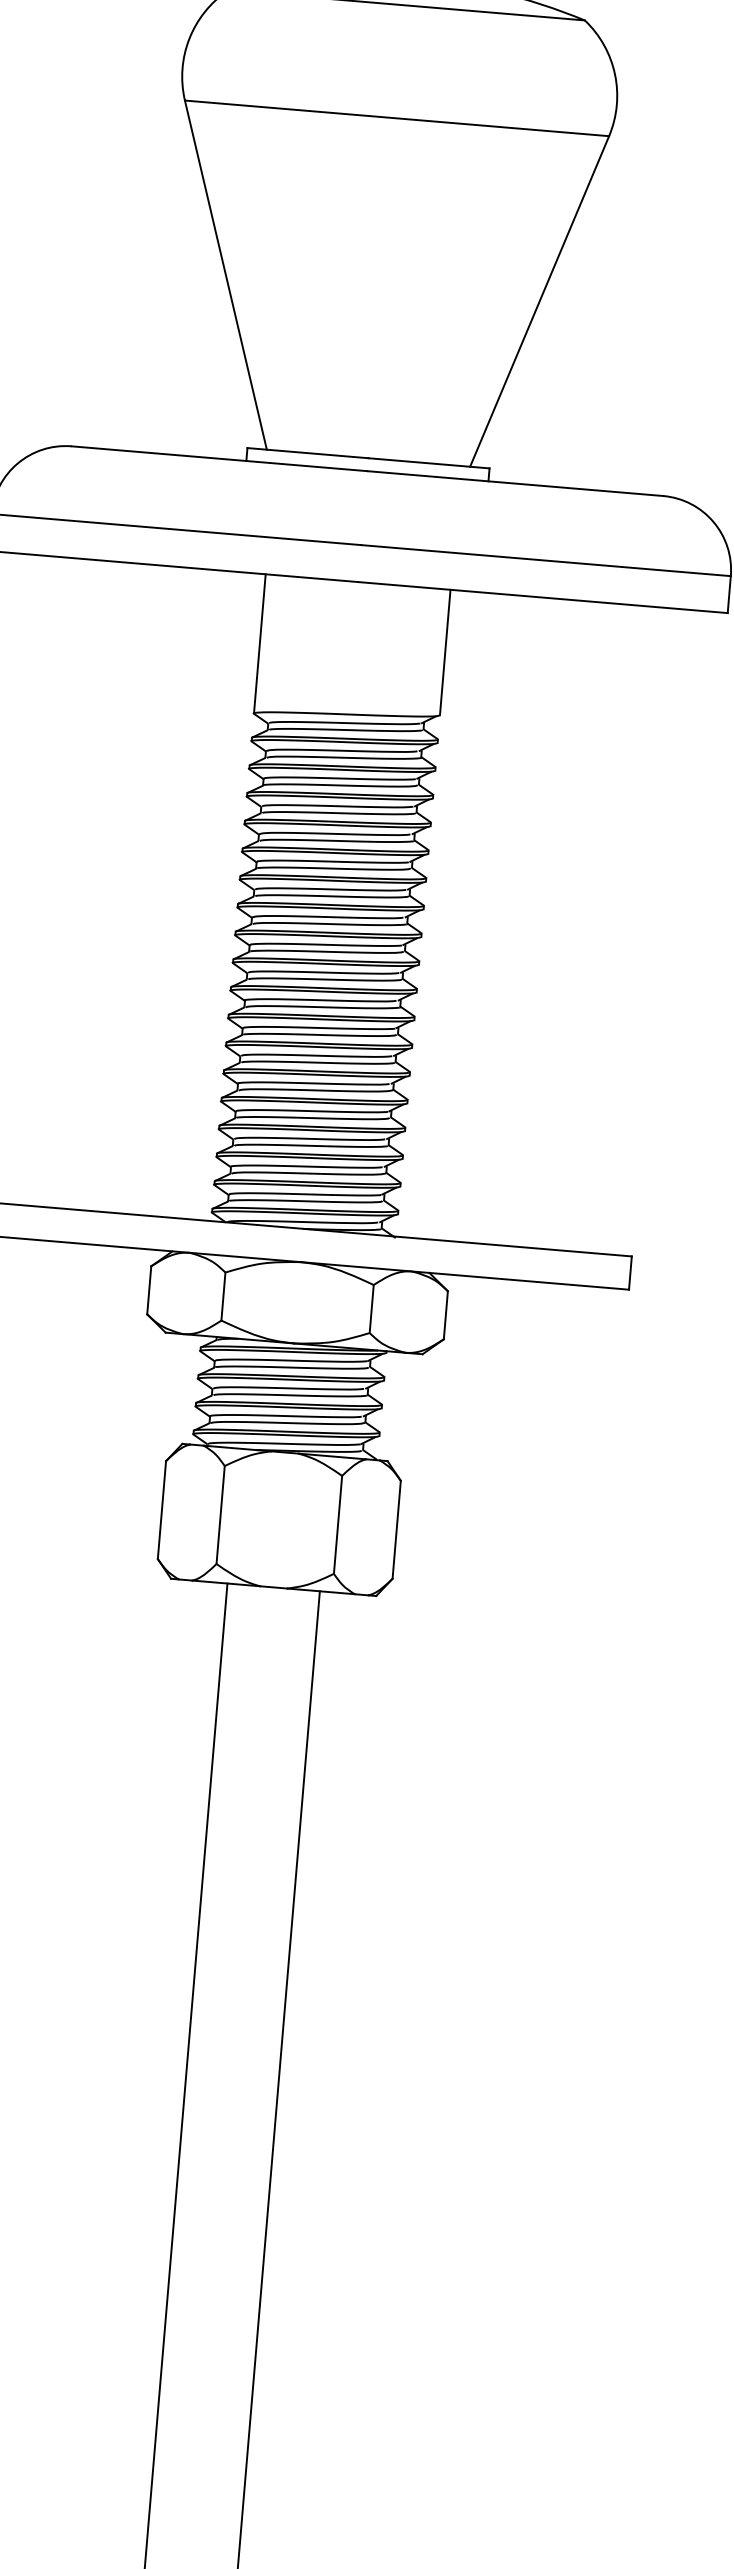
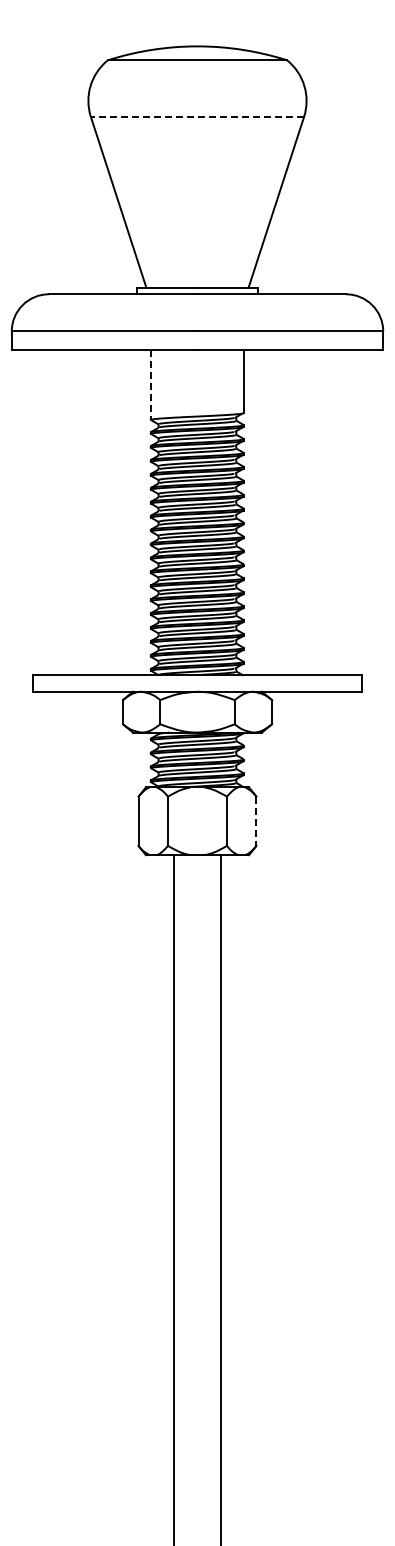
line: (396, 119) -> (197, 117), solid -> dashed
line: (260, 644) -> (151, 385), solid -> dashed
line: (396, 1530) -> (256, 821), solid -> dashed

